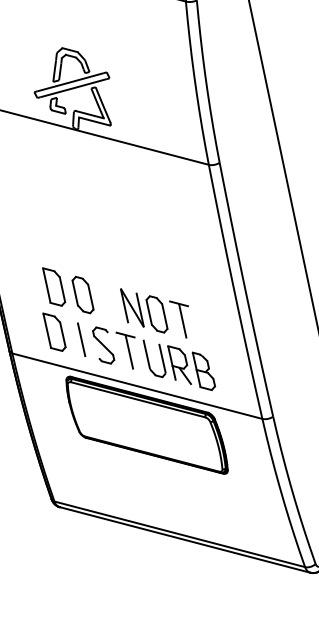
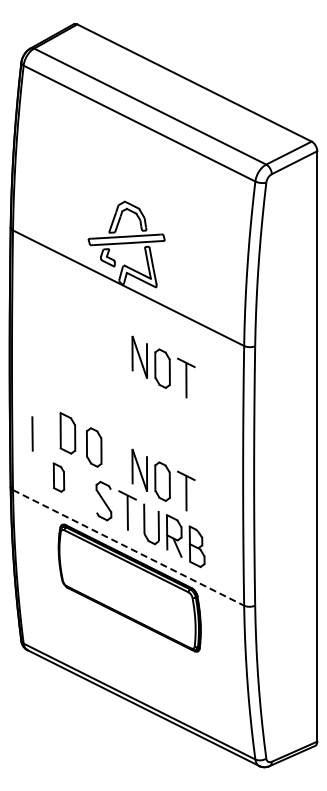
part: (134, 201) -> (163, 366), added
part: (54, 331) -> (58, 477), size x0.7
line: (81, 339) -> (32, 433), moved
line: (138, 386) -> (129, 548), solid -> dashed

